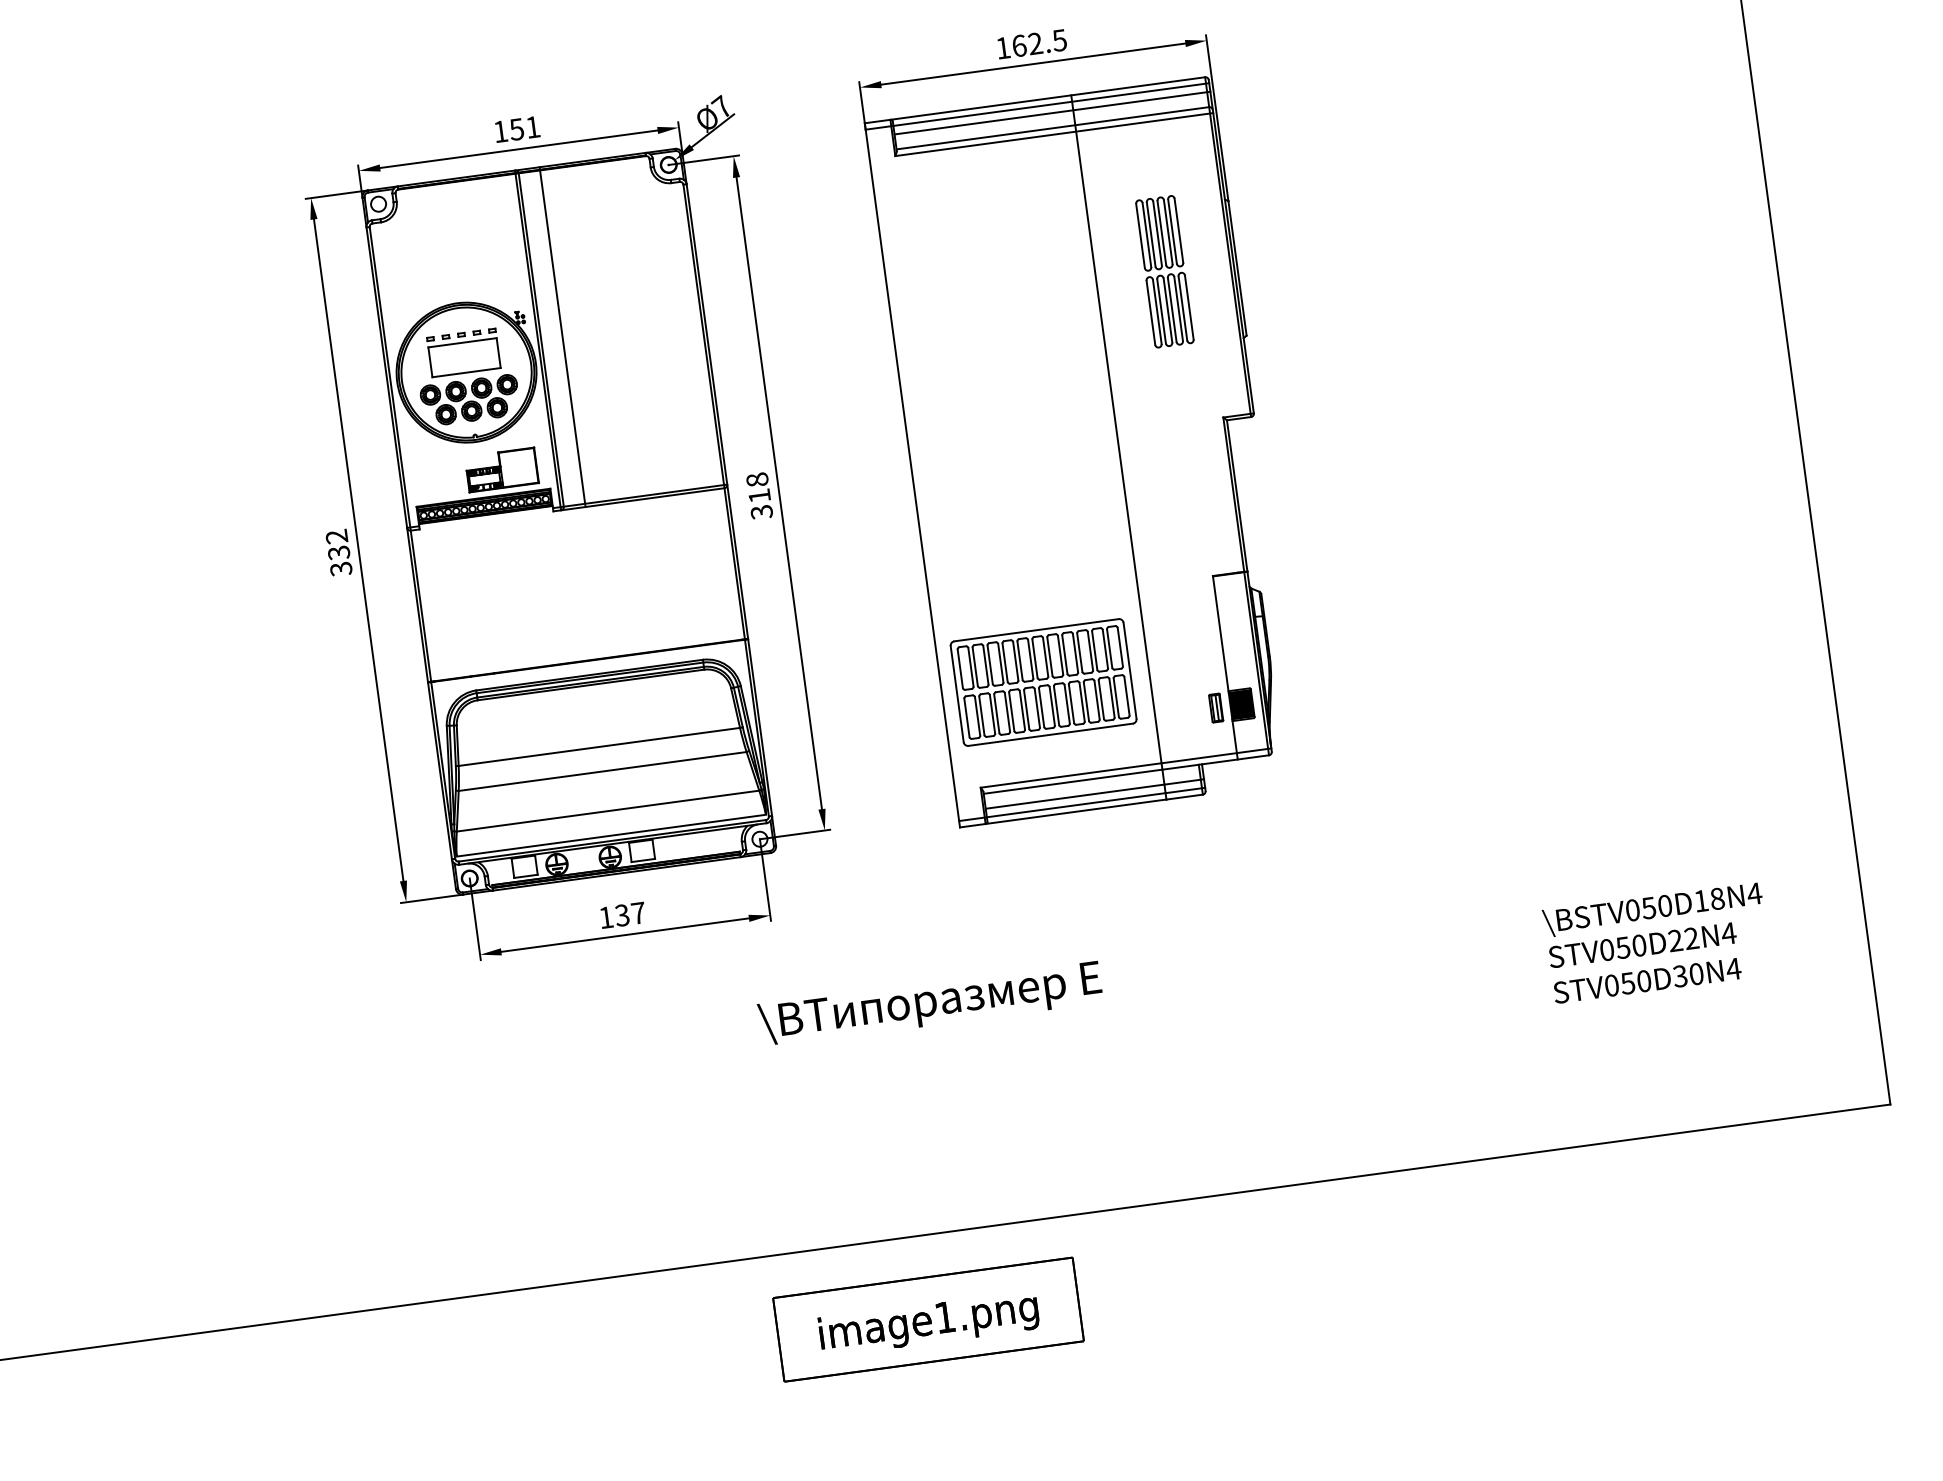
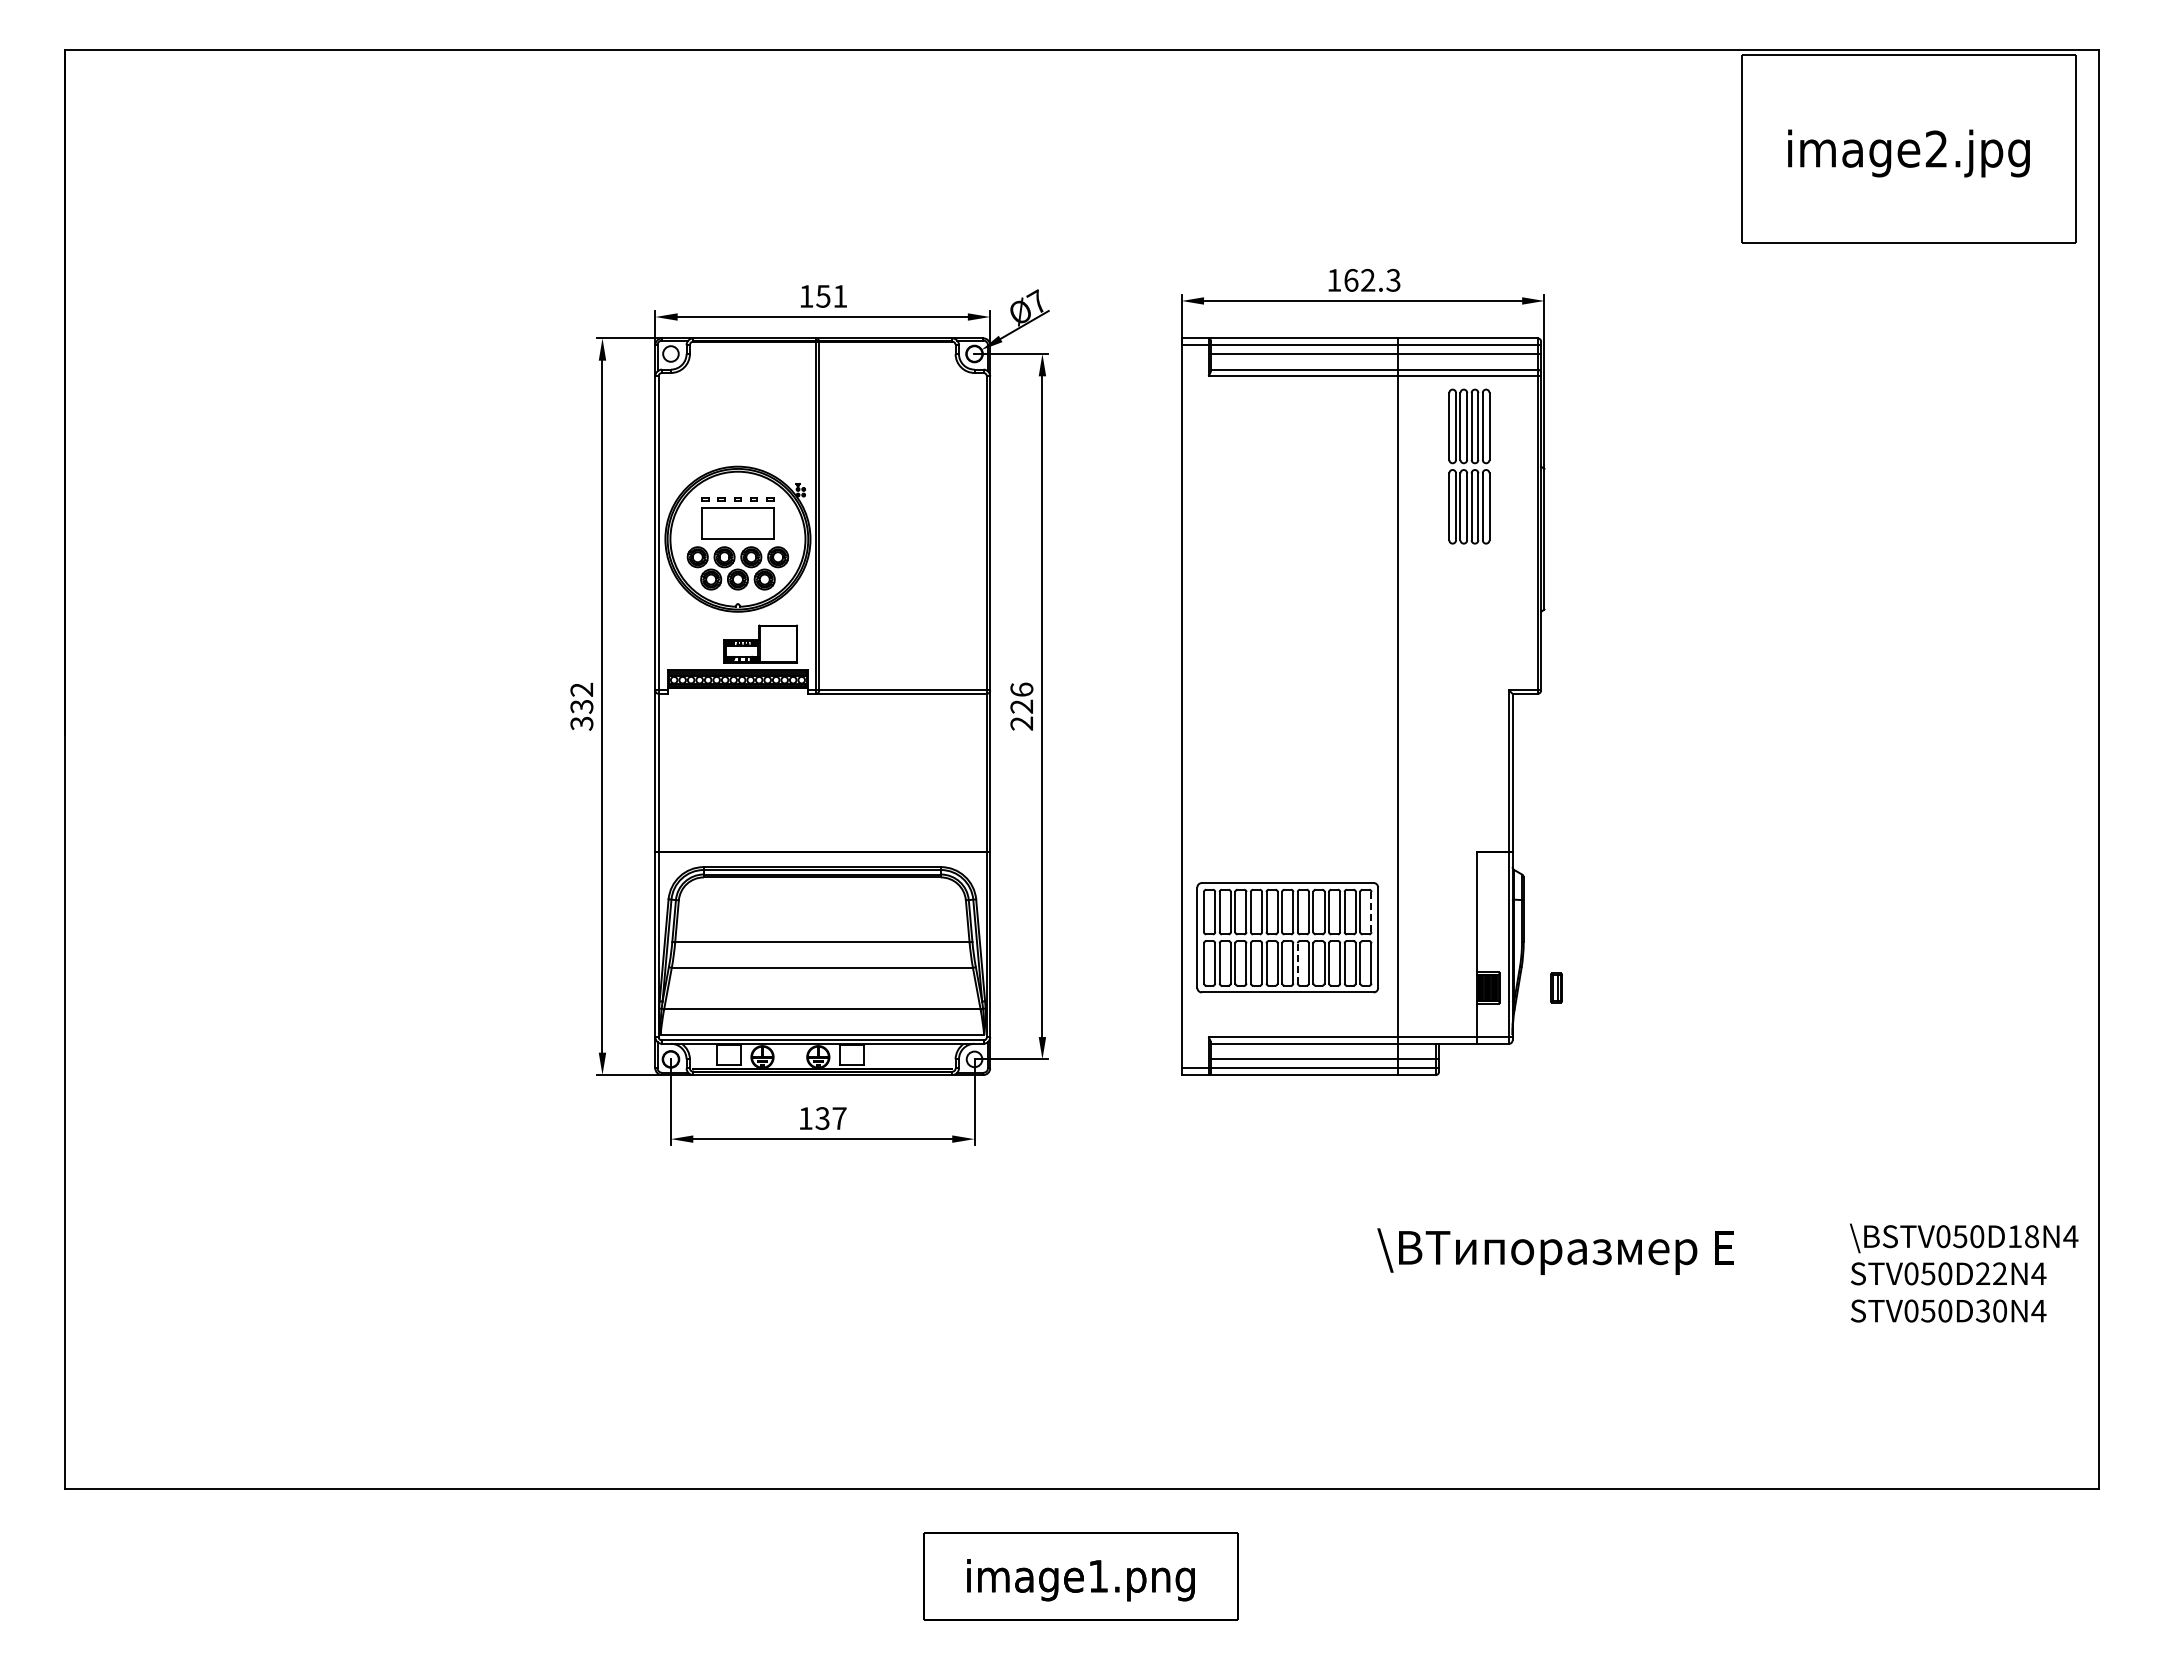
text: (1059, 39) -> (1393, 279), 162.5 -> 162.3
part: (1164, 271) -> (1469, 466), moved
line: (562, 336) -> (841, 515), removed
text: (759, 495) -> (1021, 706), 318 -> 226
line: (1120, 647) -> (1371, 912), solid -> dashed
line: (1056, 704) -> (1297, 962), solid -> dashed
part: (1216, 707) -> (1556, 987), moved
text: (1657, 941) -> (1964, 1272), moved
text: (930, 1003) -> (1555, 1251), moved

